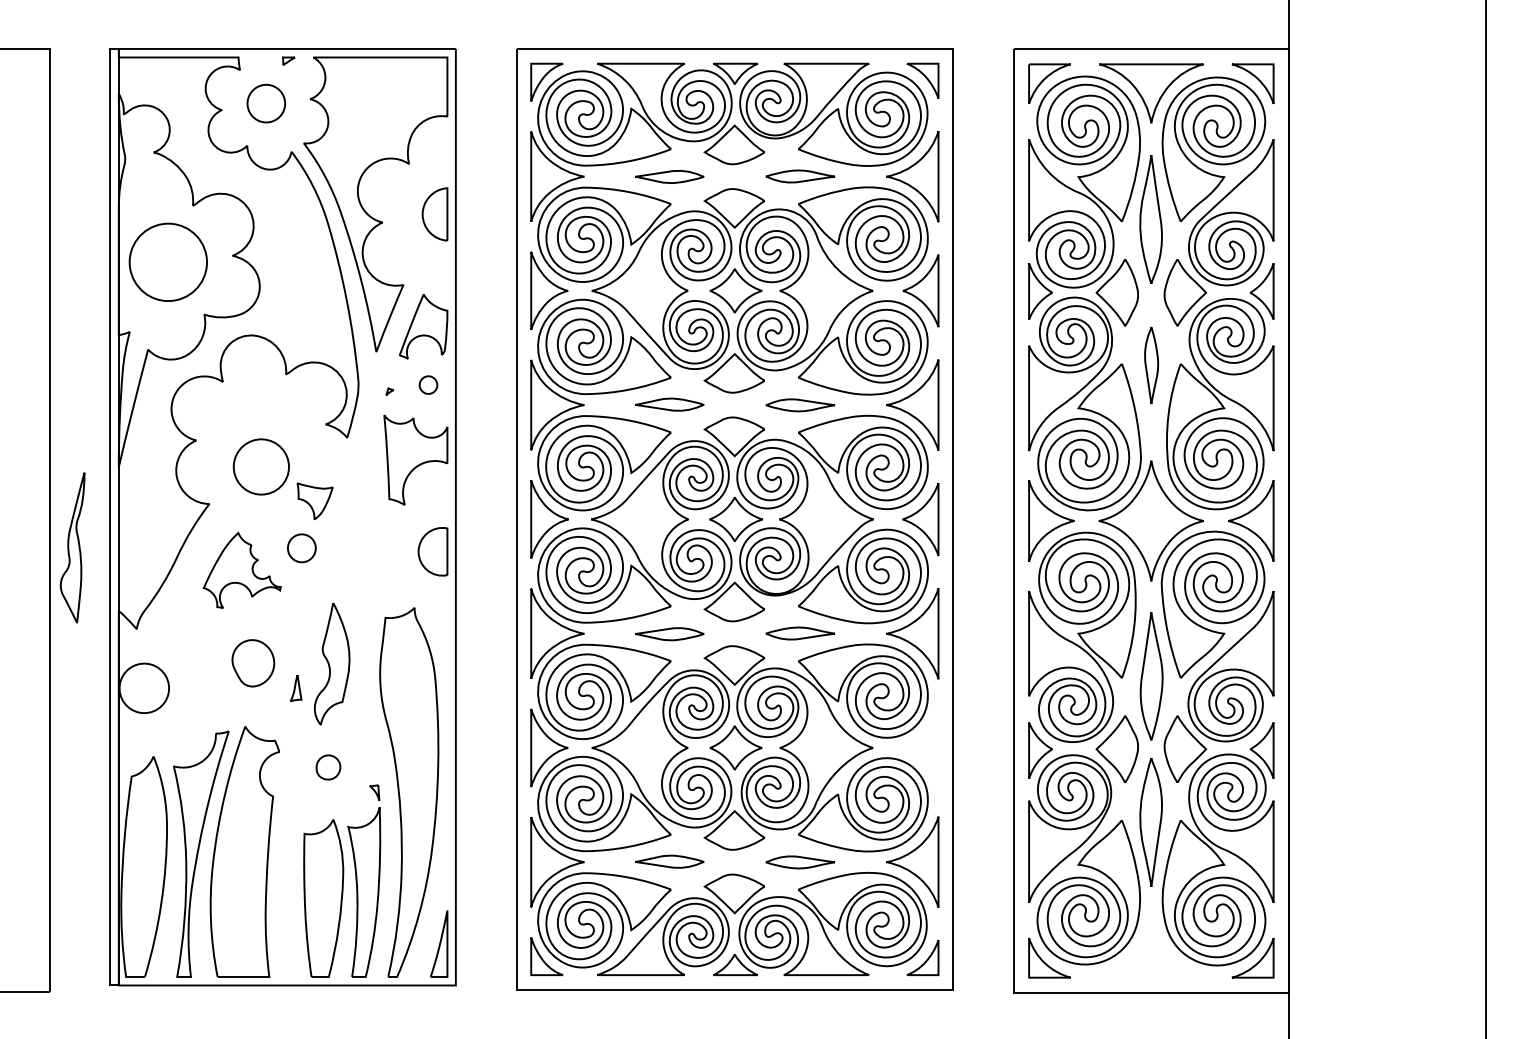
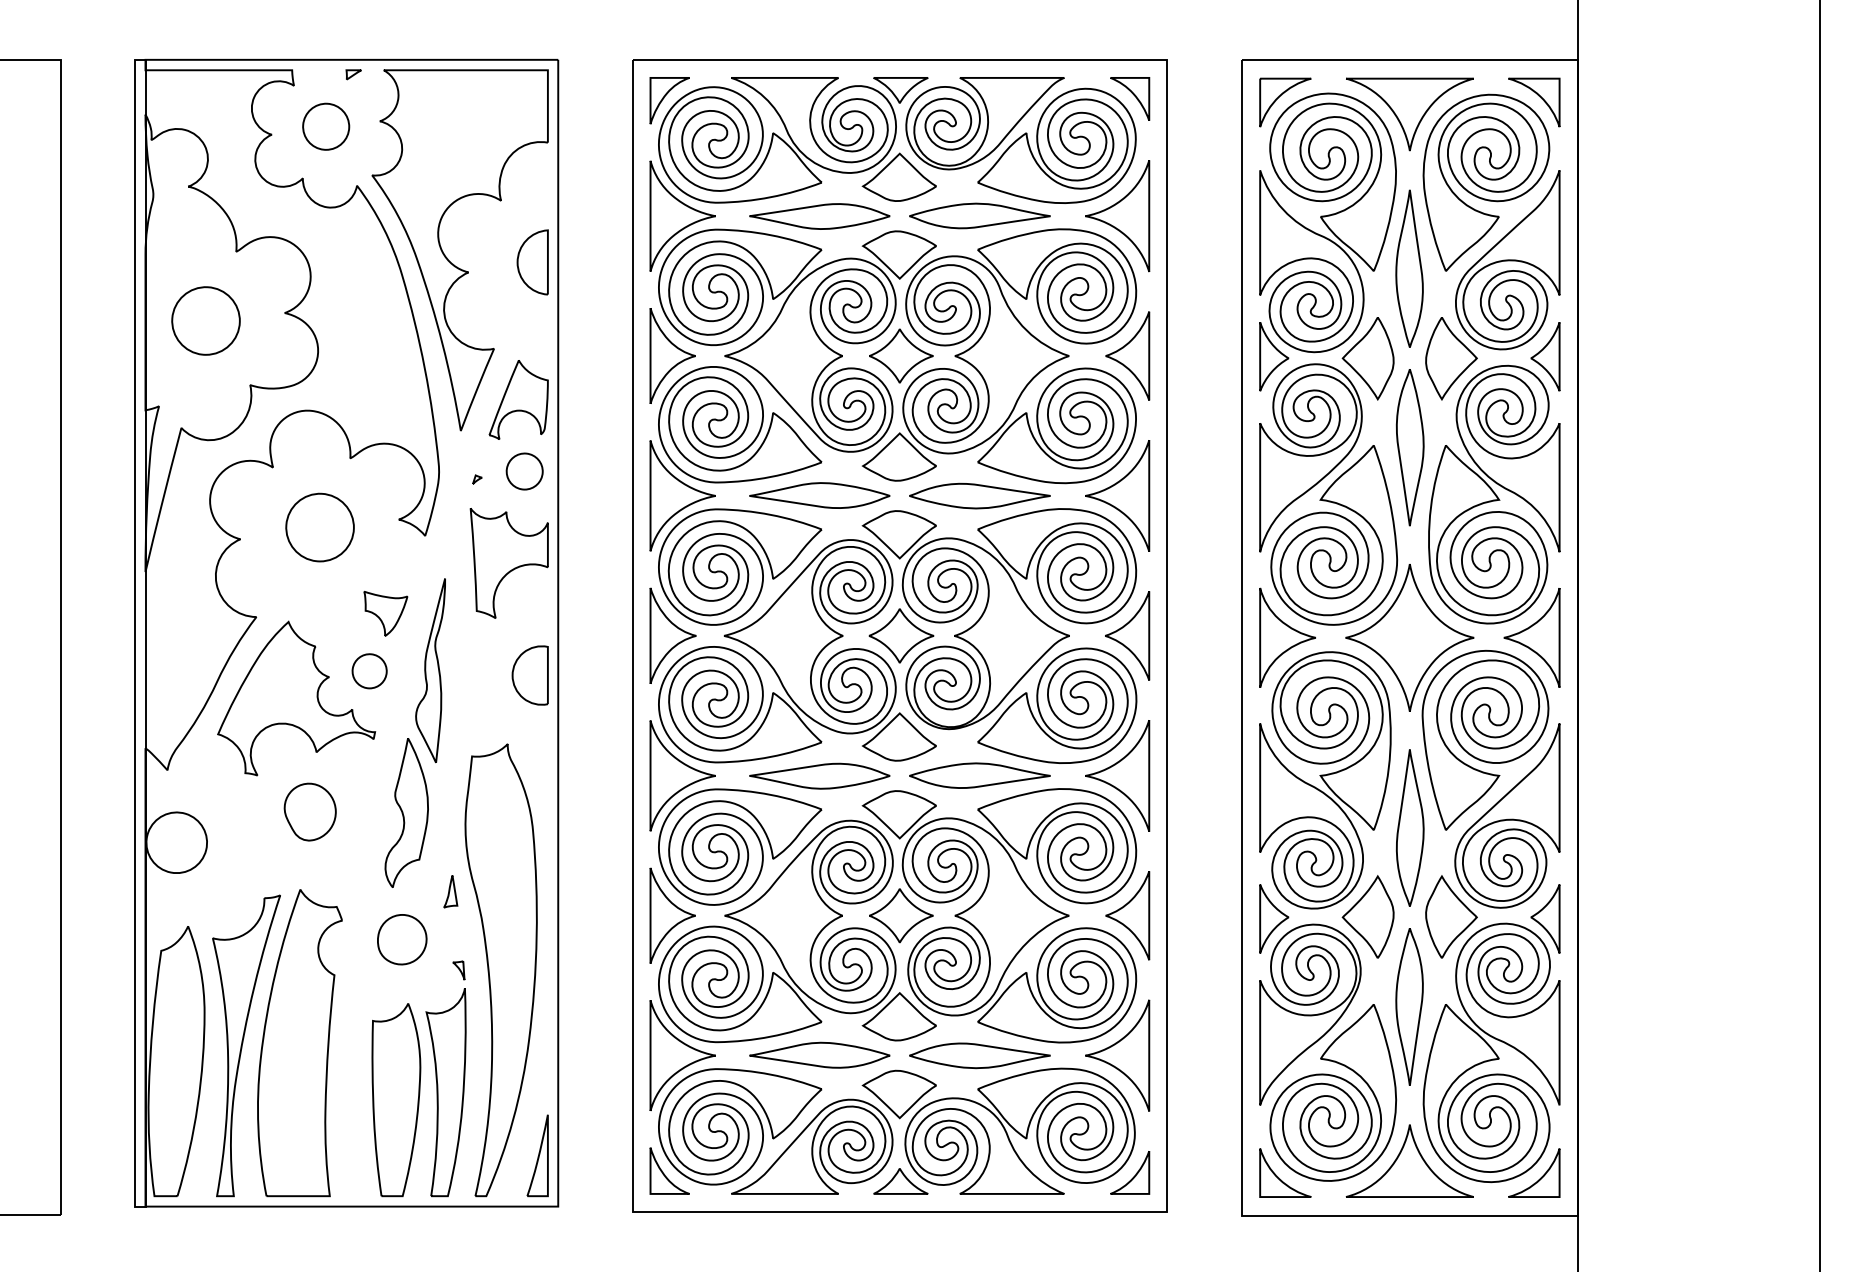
part: (669, 176) -> (819, 215), size x1.67
part: (800, 176) -> (980, 215), size x1.67
part: (167, 261) -> (205, 320), size x0.71
part: (1151, 365) -> (1410, 447), size x1.67
part: (428, 384) -> (524, 470), size x1.67
part: (669, 404) -> (819, 495), size x1.67
part: (800, 405) -> (980, 496), size x1.67
part: (260, 466) -> (319, 527), moved
part: (72, 547) -> (430, 670), moved
part: (242, 570) -> (296, 698), size x1.67
part: (800, 633) -> (980, 775), size x1.67
part: (669, 634) -> (819, 776), size x1.67
part: (296, 688) -> (451, 891), moved
part: (920, 747) -> (1127, 915), added
part: (328, 767) -> (402, 939), size x1.67
part: (669, 861) -> (819, 1054), size x1.67
part: (800, 862) -> (980, 1056), size x1.67
part: (1151, 948) -> (1410, 1161), added

